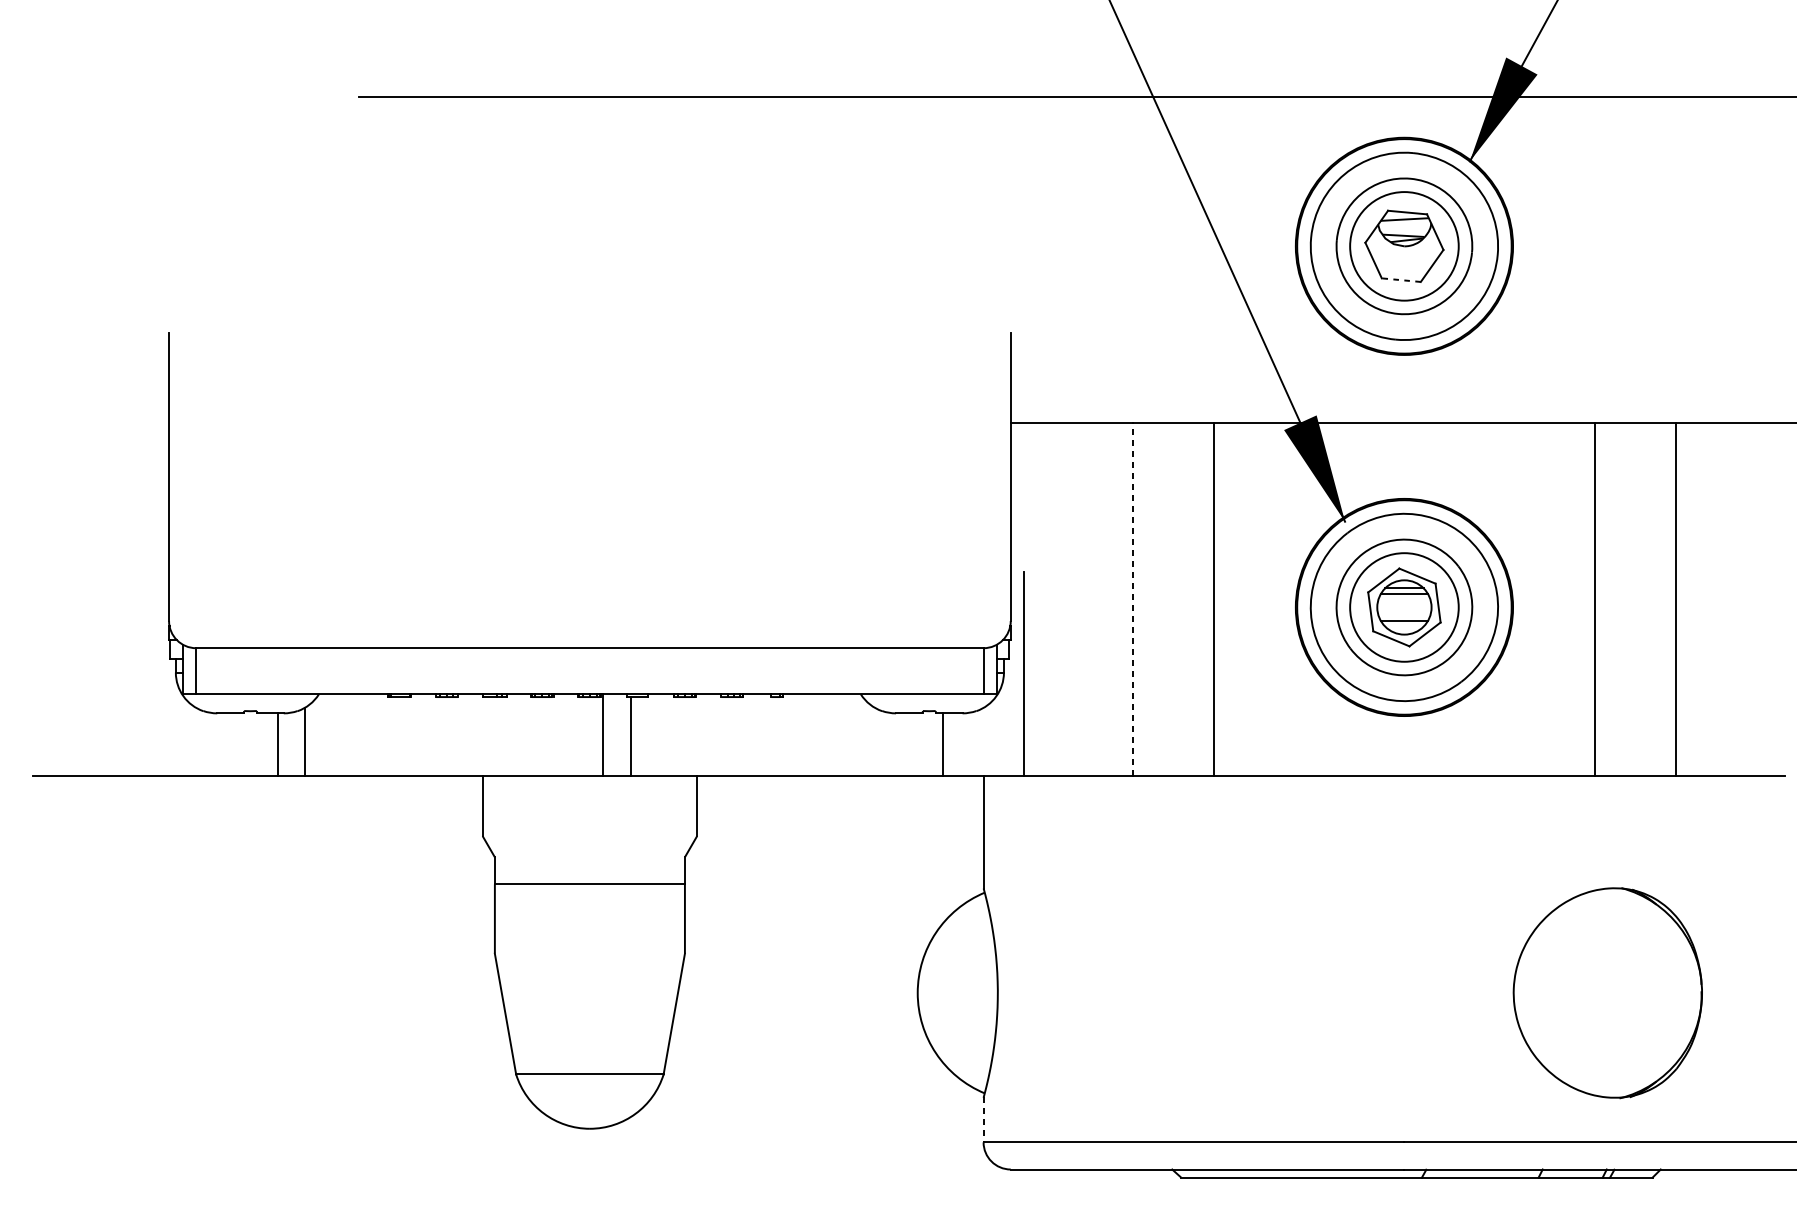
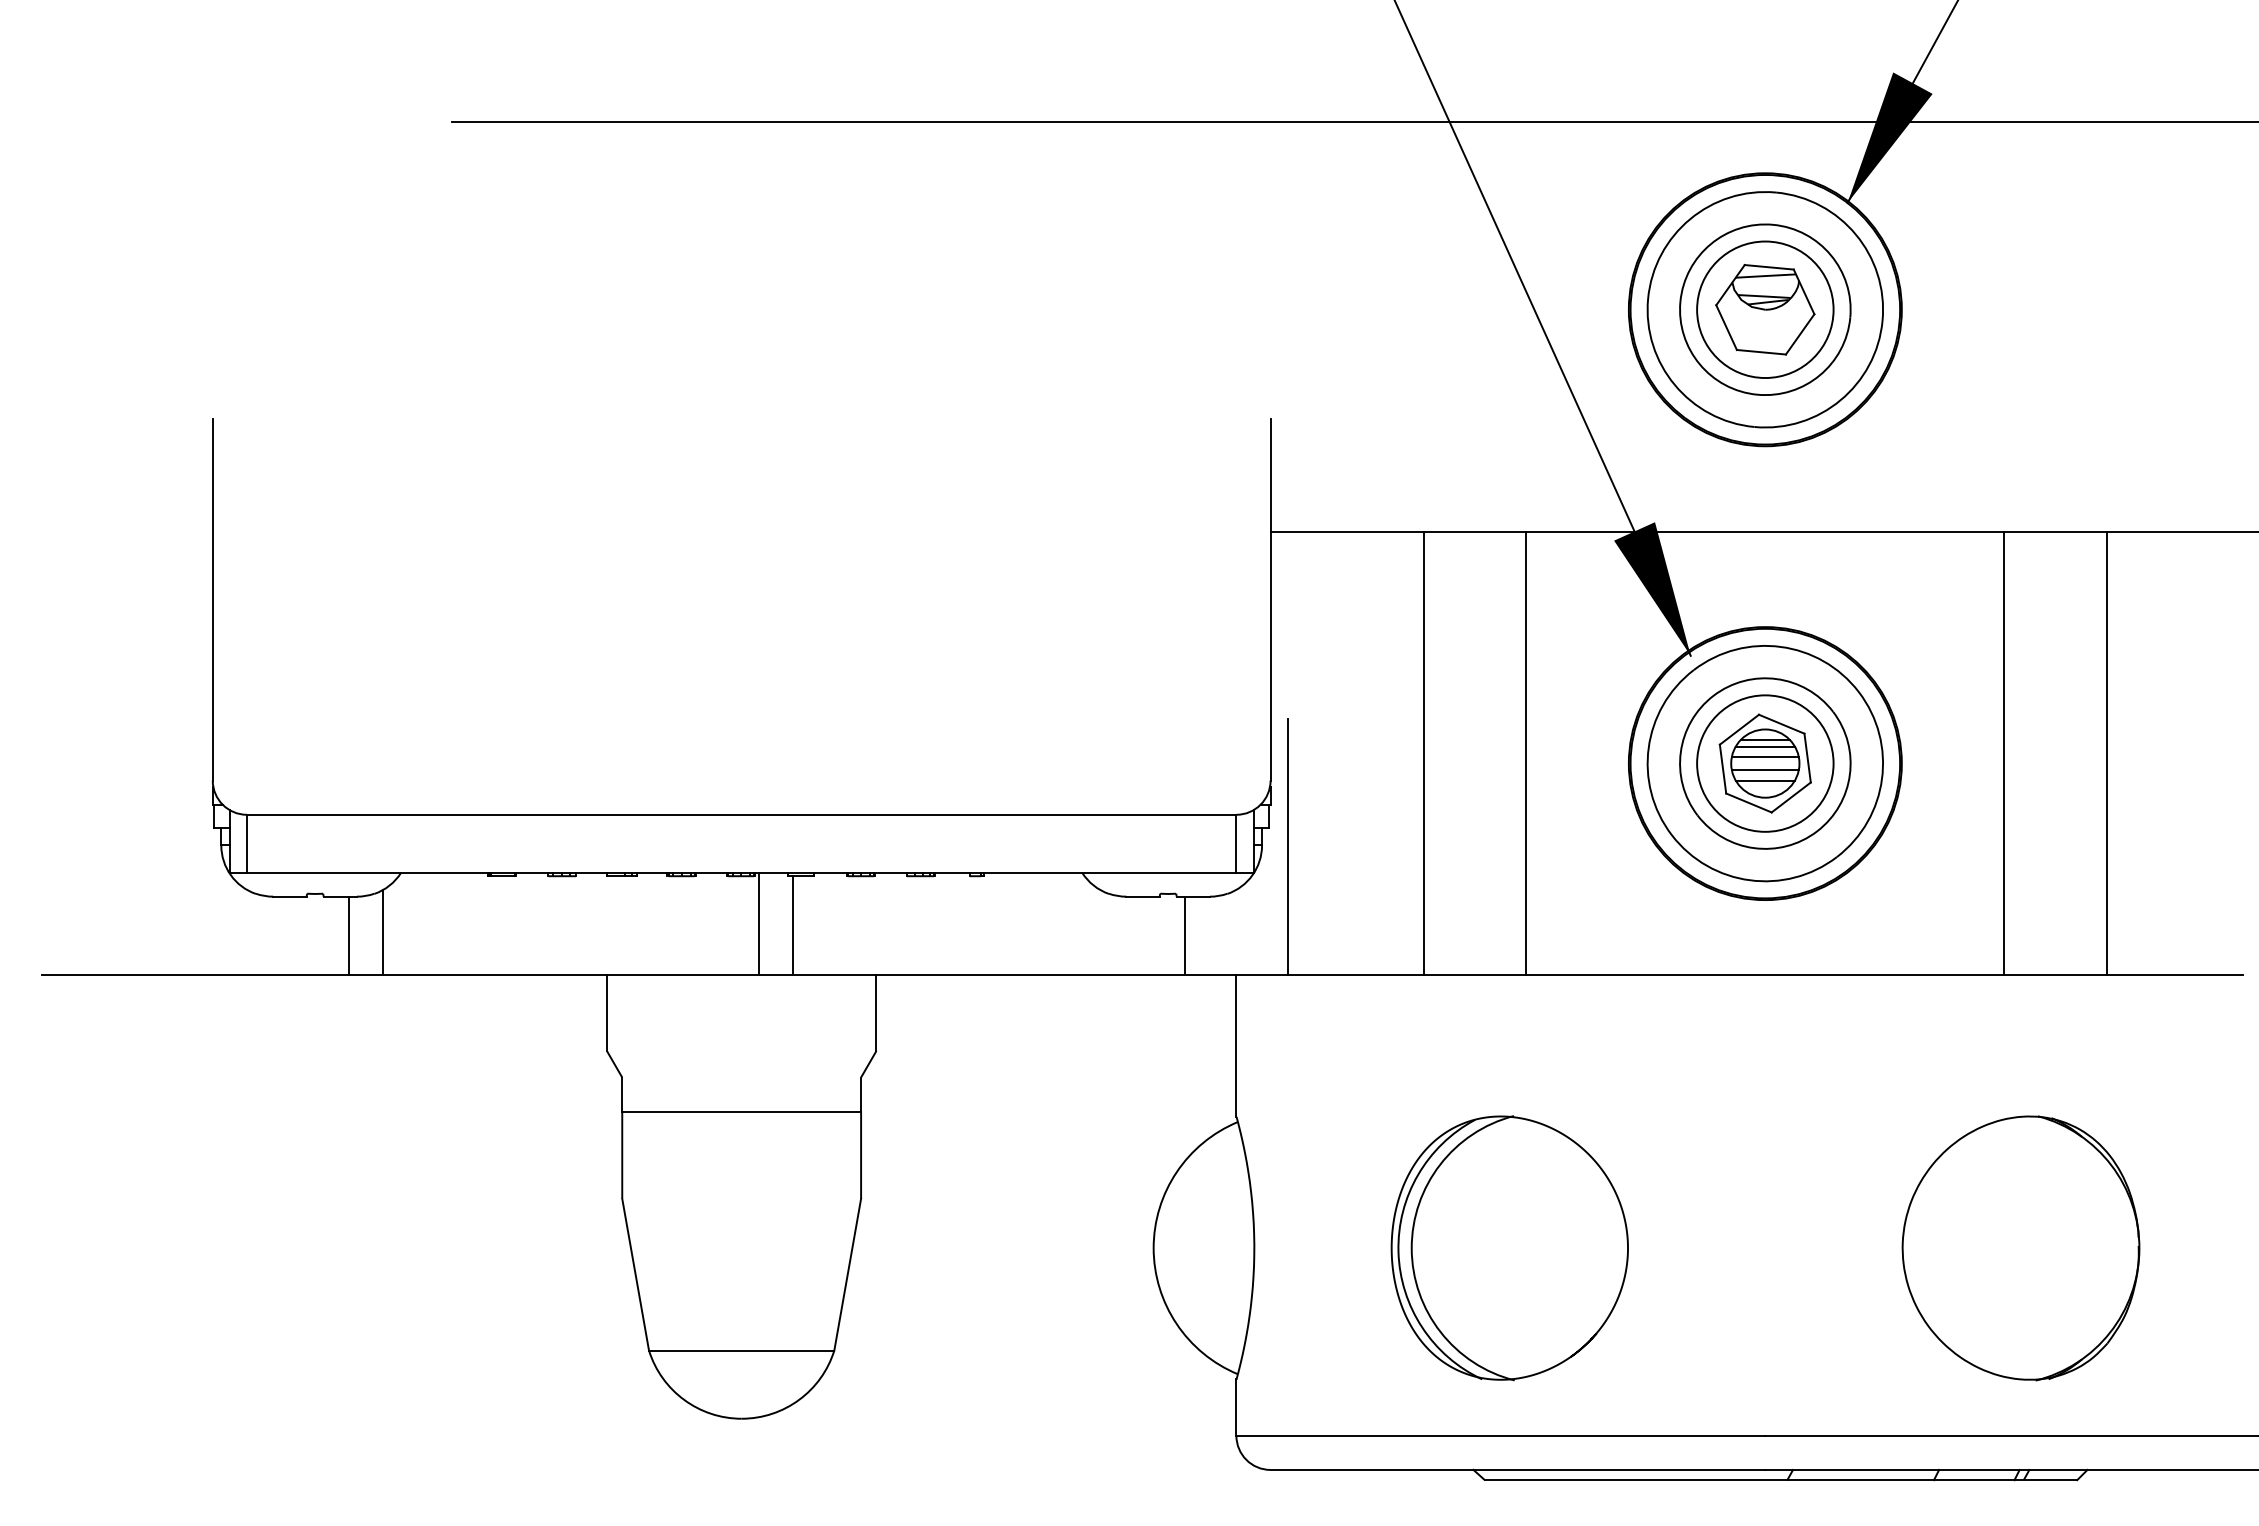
line: (1401, 280) -> (1761, 352), dashed -> solid
line: (1133, 599) -> (1424, 753), dashed -> solid
line: (1403, 601) -> (1764, 756), added
line: (1403, 612) -> (1764, 770), added
part: (1200, 993) -> (1509, 1248), added
line: (983, 1120) -> (1236, 1408), dashed -> solid

